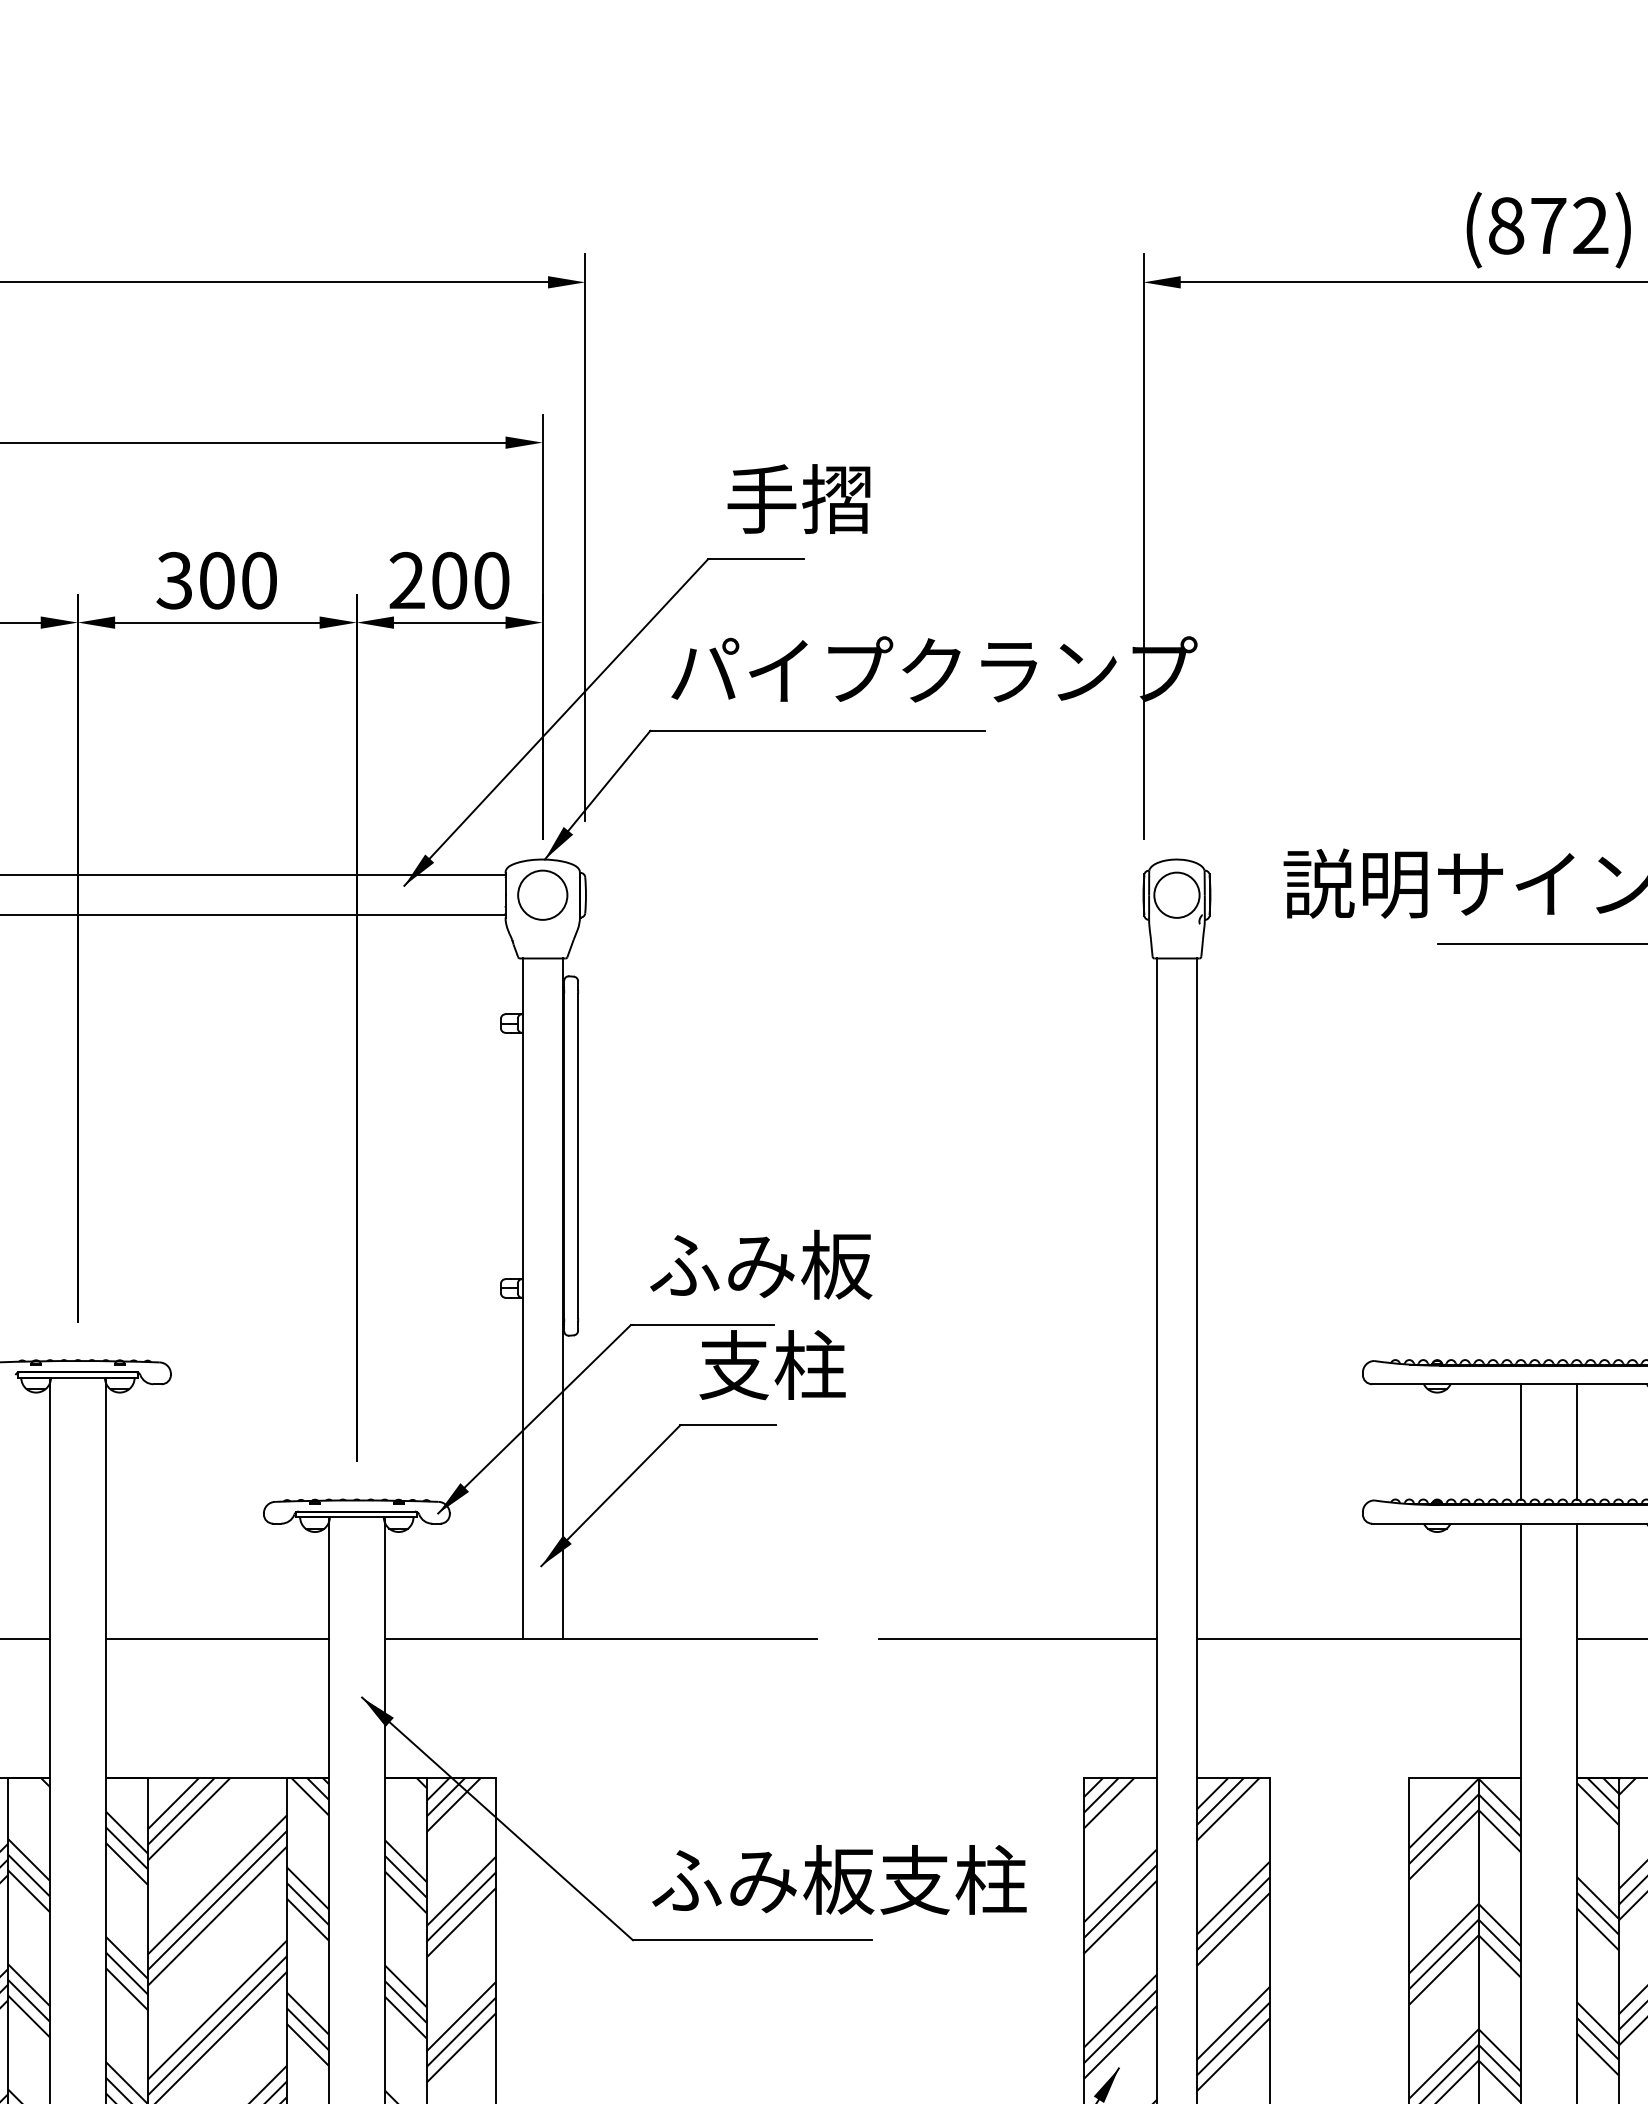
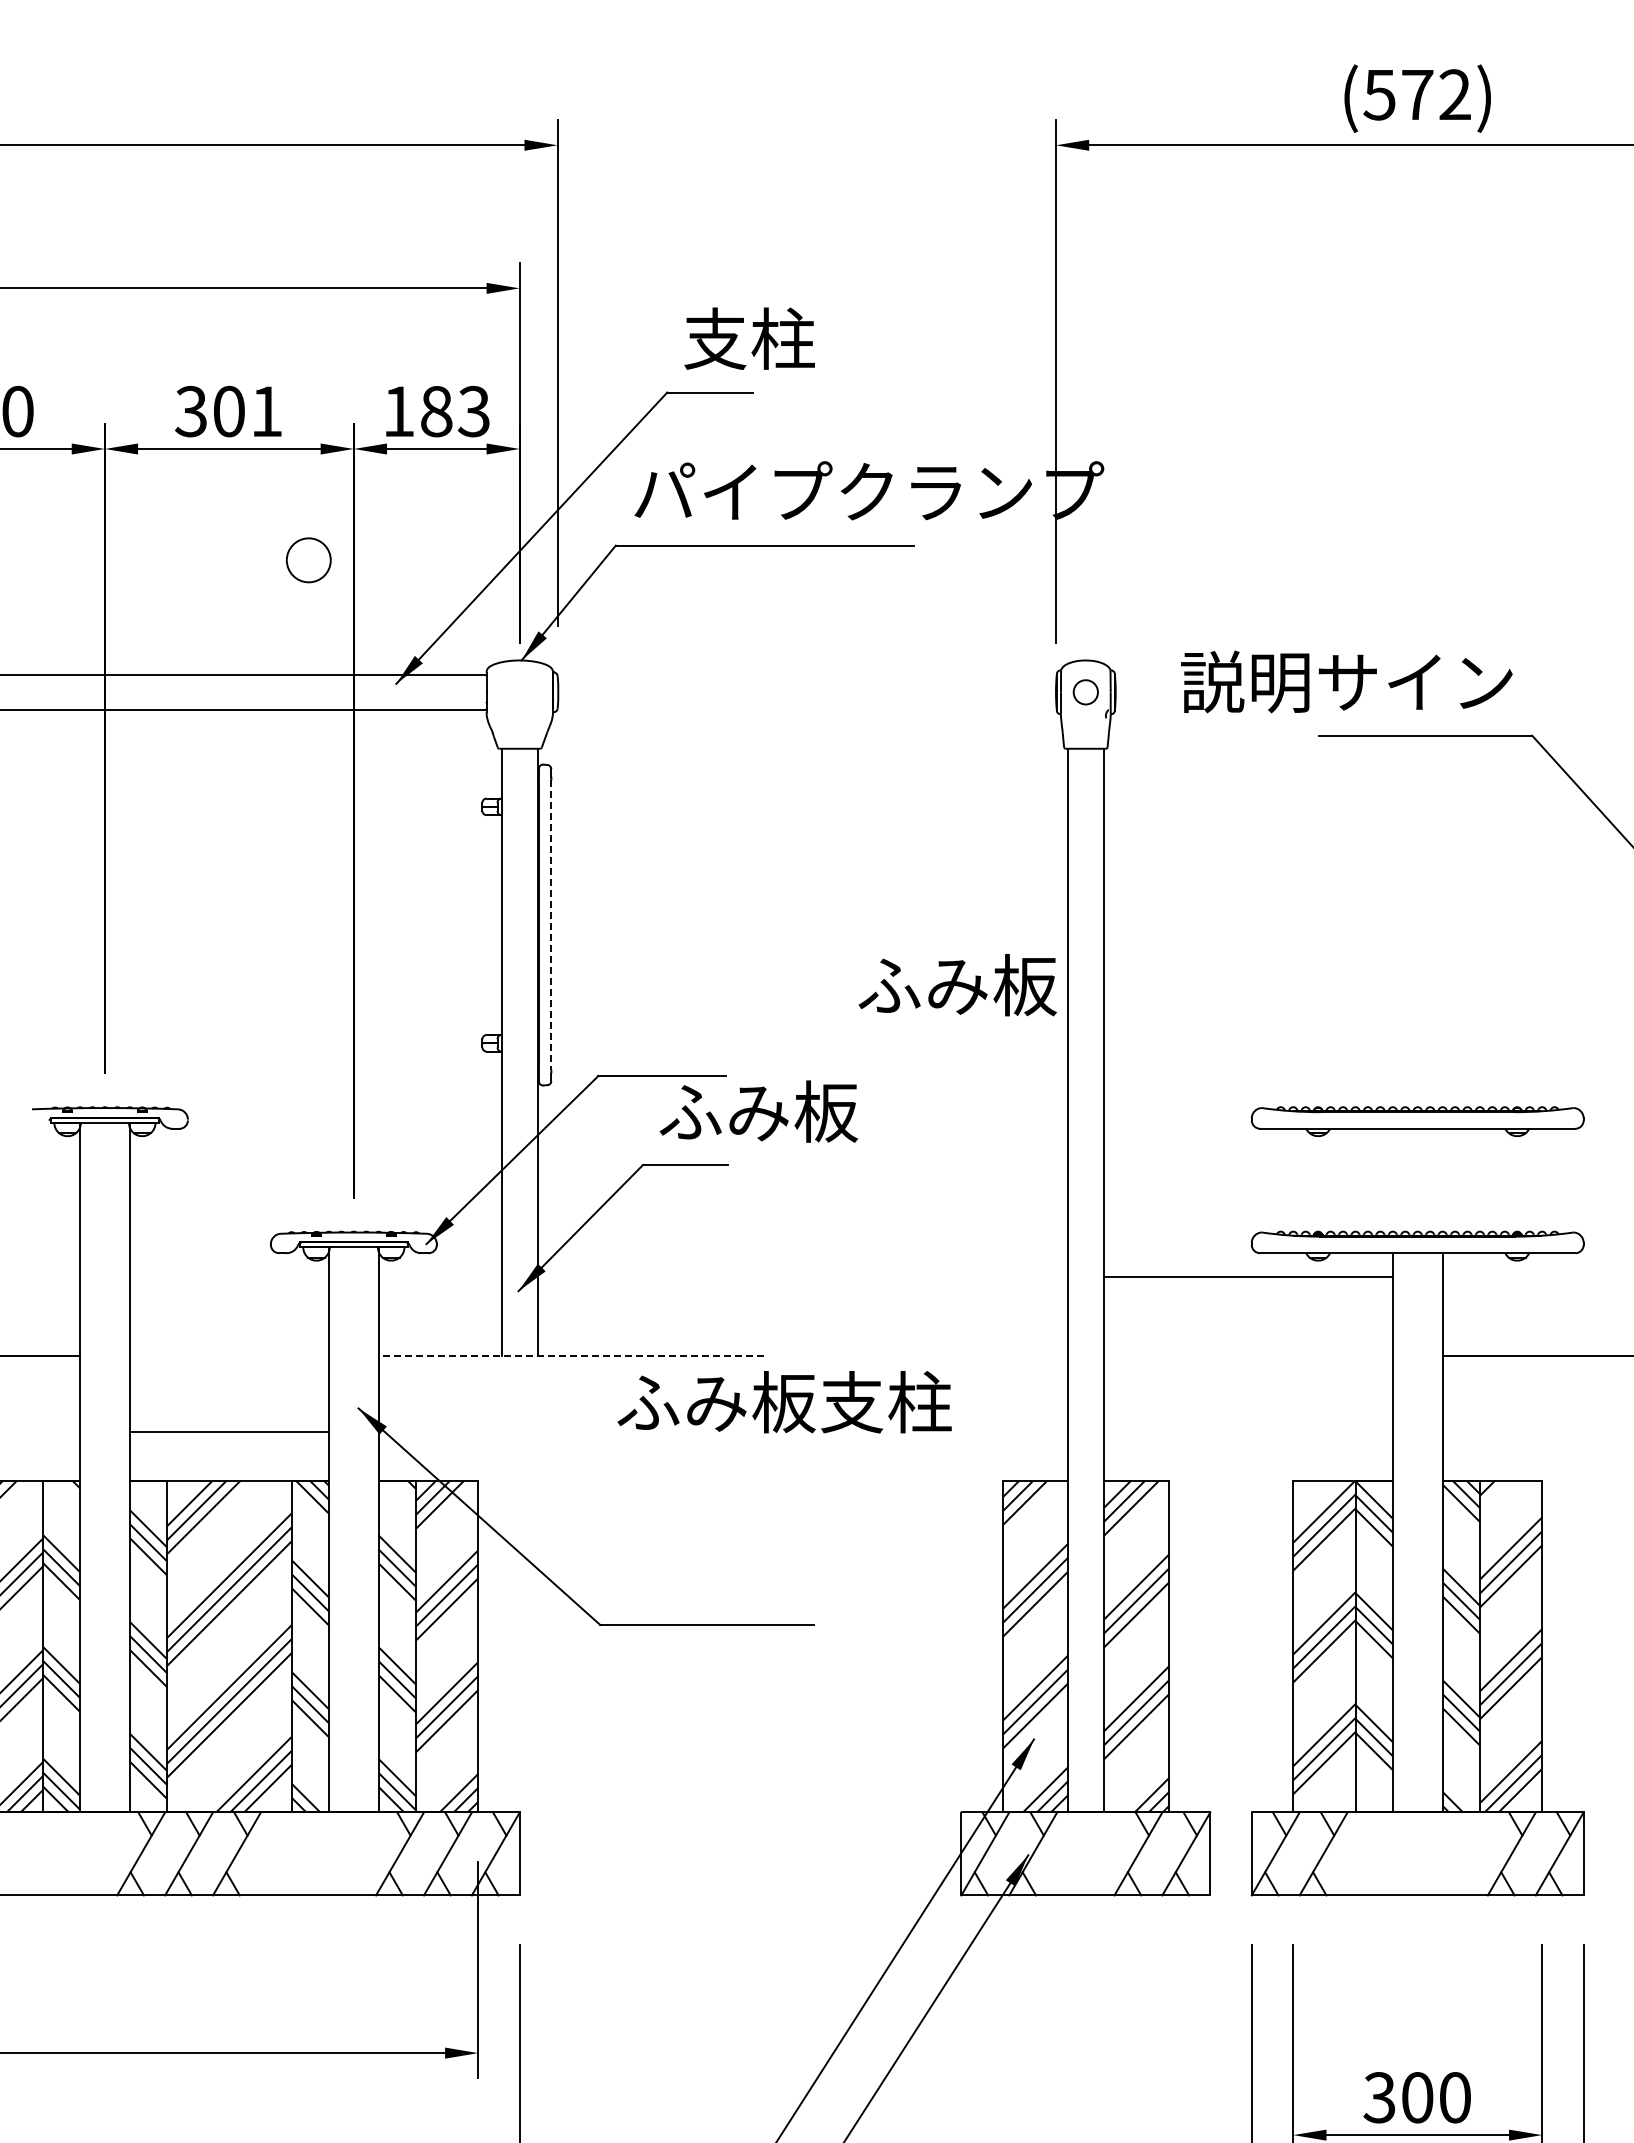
text: (1505, 225) -> (1379, 94), (872) -> (572)
text: (800, 498) -> (749, 338), 手摺 -> 支柱
text: (258, 580) -> (266, 411), 300 -> 301
text: (449, 580) -> (436, 411), 200 -> 183
circle: (542, 895) -> (308, 560), moved
circle: (1176, 895) -> (1085, 692), size x0.6
line: (578, 1156) -> (551, 925), solid -> dashed
text: (760, 1265) -> (957, 985), moved
text: (810, 1364) -> (758, 1111), 支柱 -> ふみ板
line: (1520, 1441) -> (1392, 1179), removed
line: (1576, 1441) -> (1442, 1179), removed
line: (217, 1639) -> (229, 1432), moved
line: (600, 1639) -> (571, 1356), solid -> dashed
line: (1017, 1639) -> (943, 1356), removed
line: (1358, 1639) -> (1247, 1277), moved
text: (839, 1880) -> (784, 1402), moved

